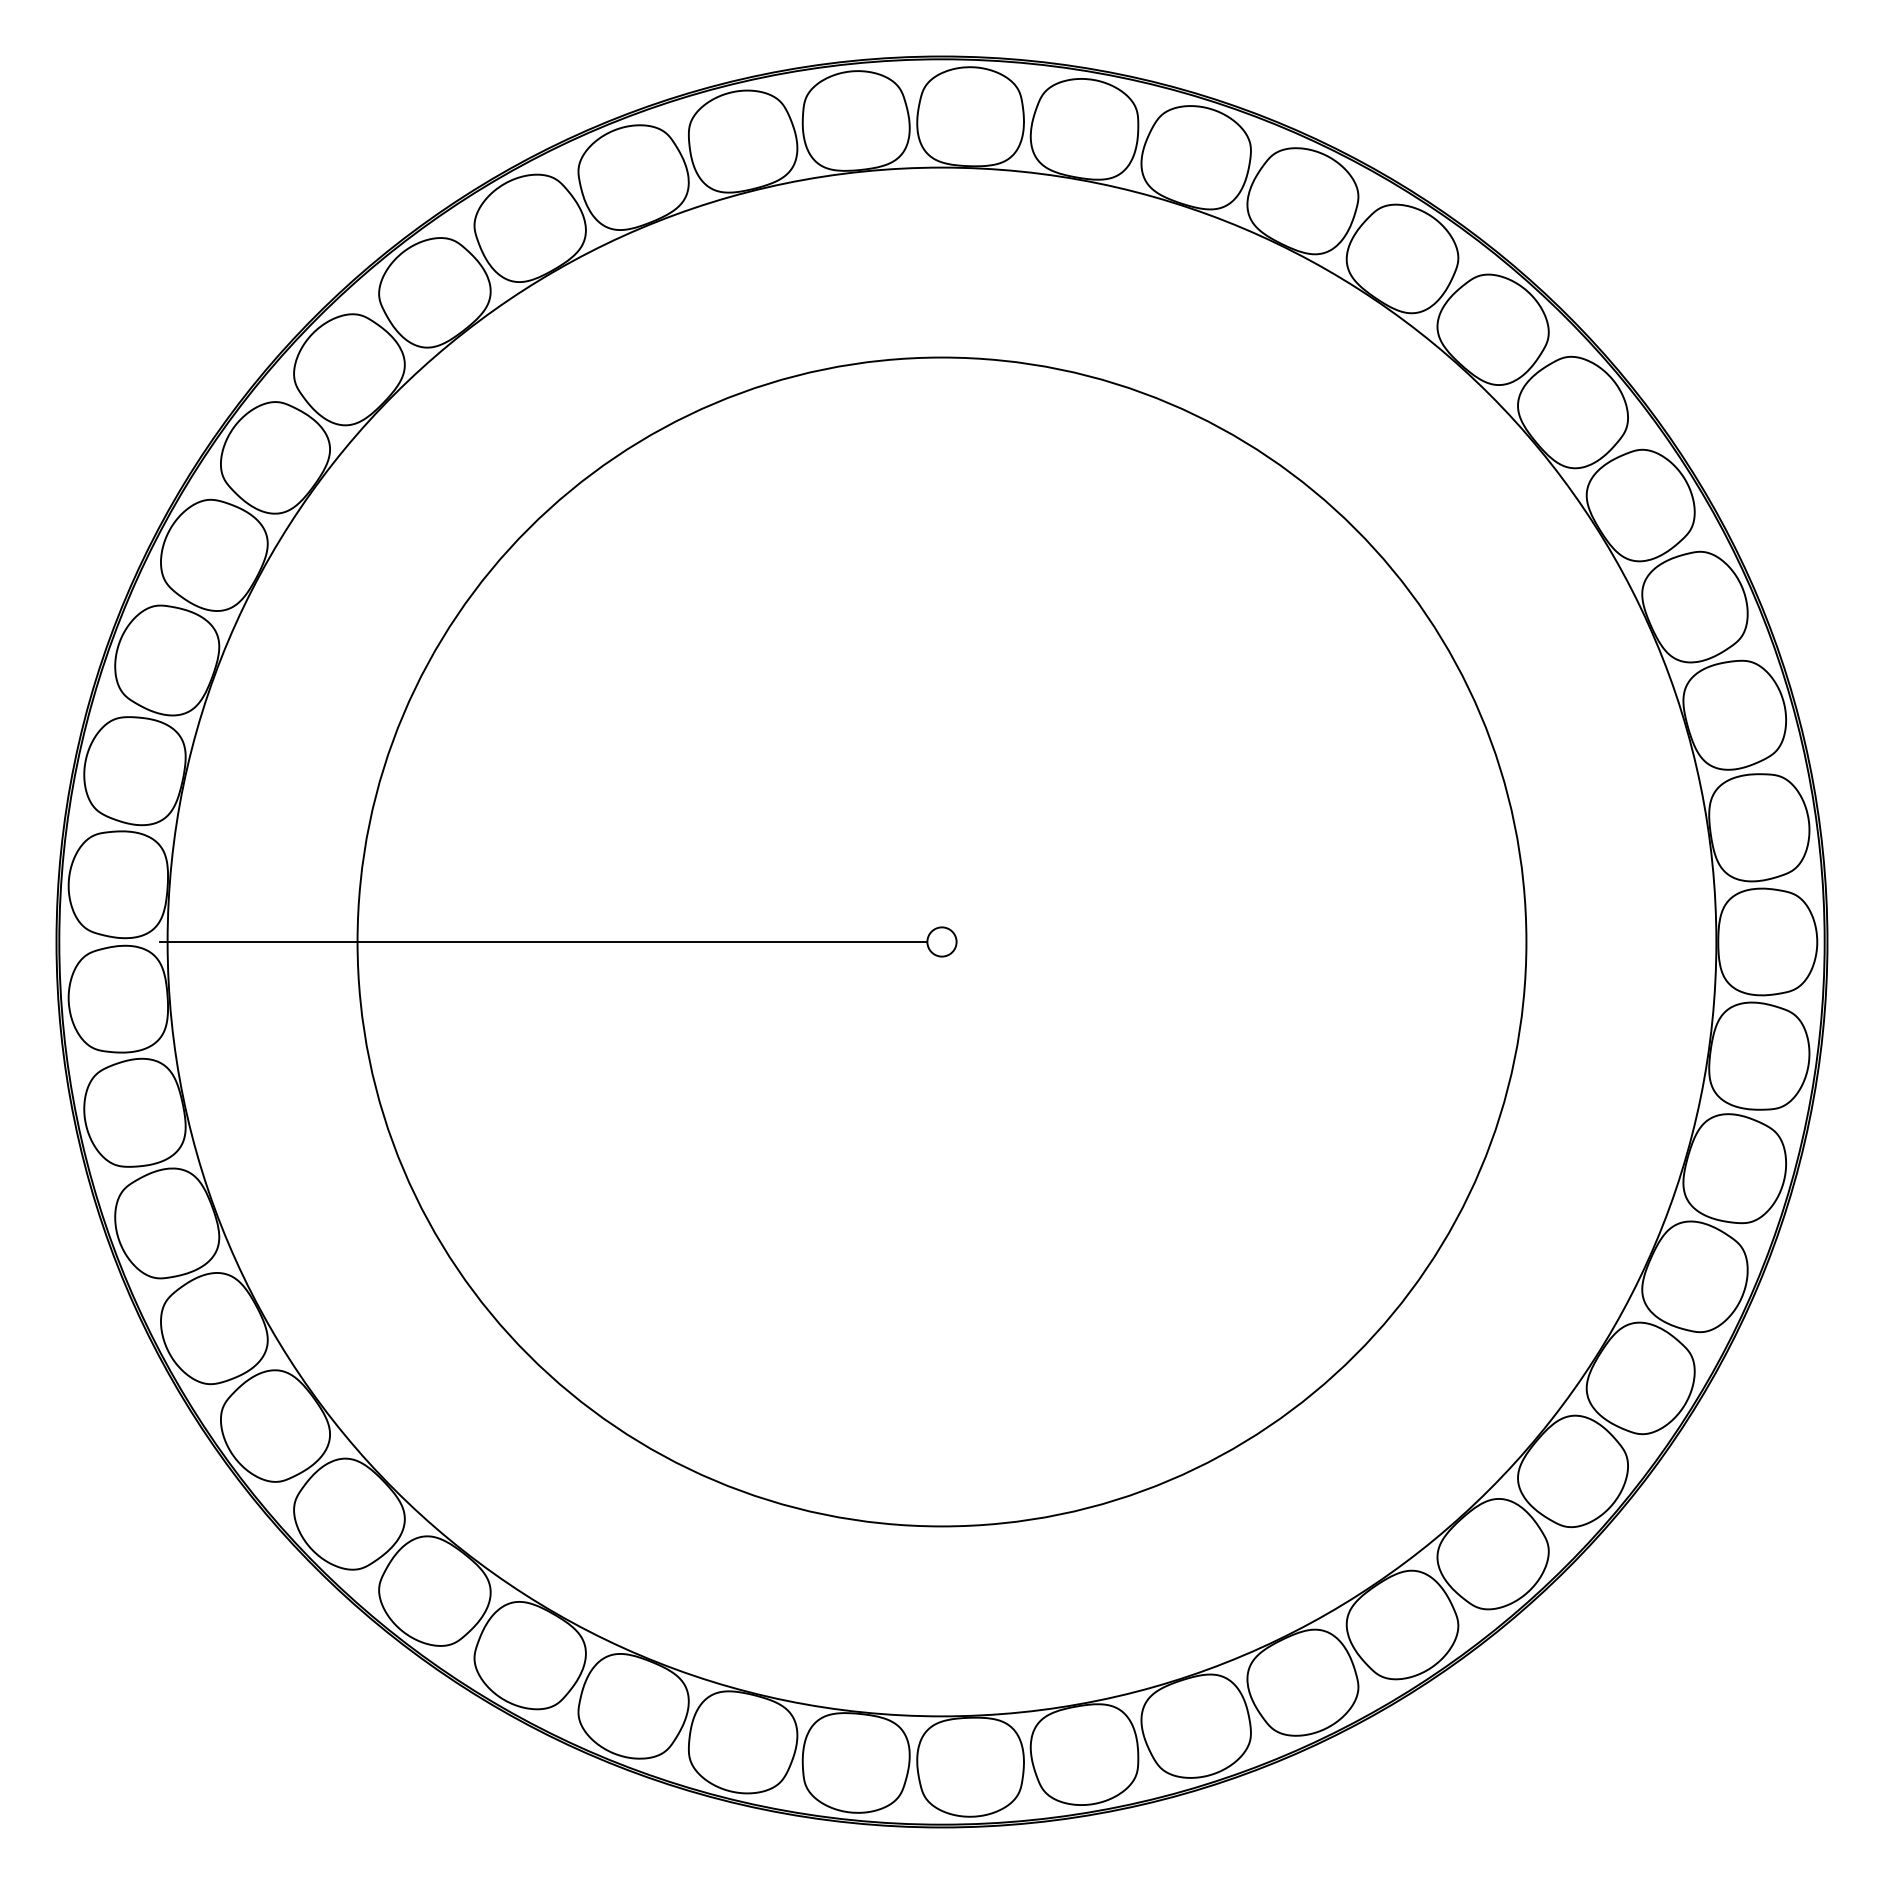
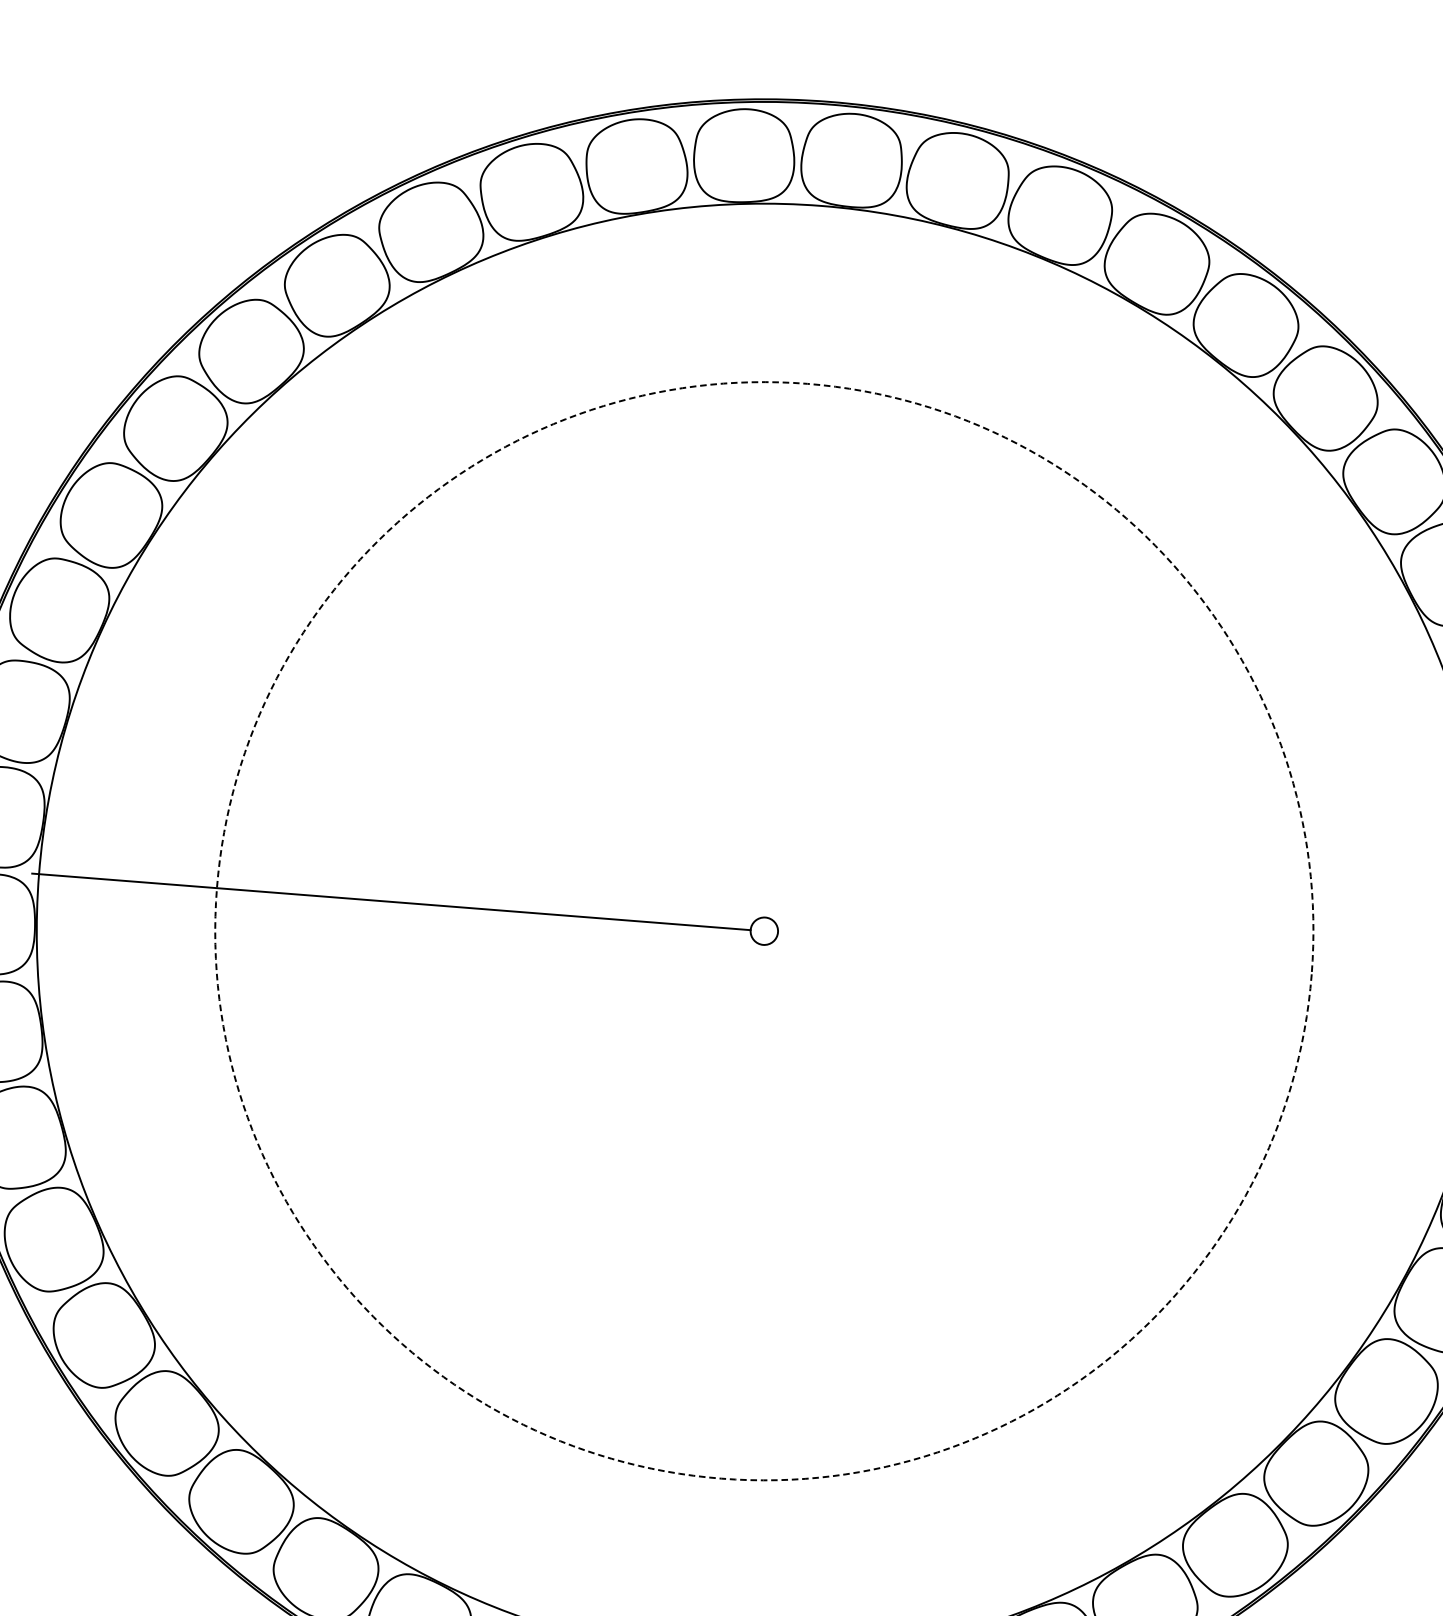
circle: (941, 941) -> (763, 930), solid -> dashed

